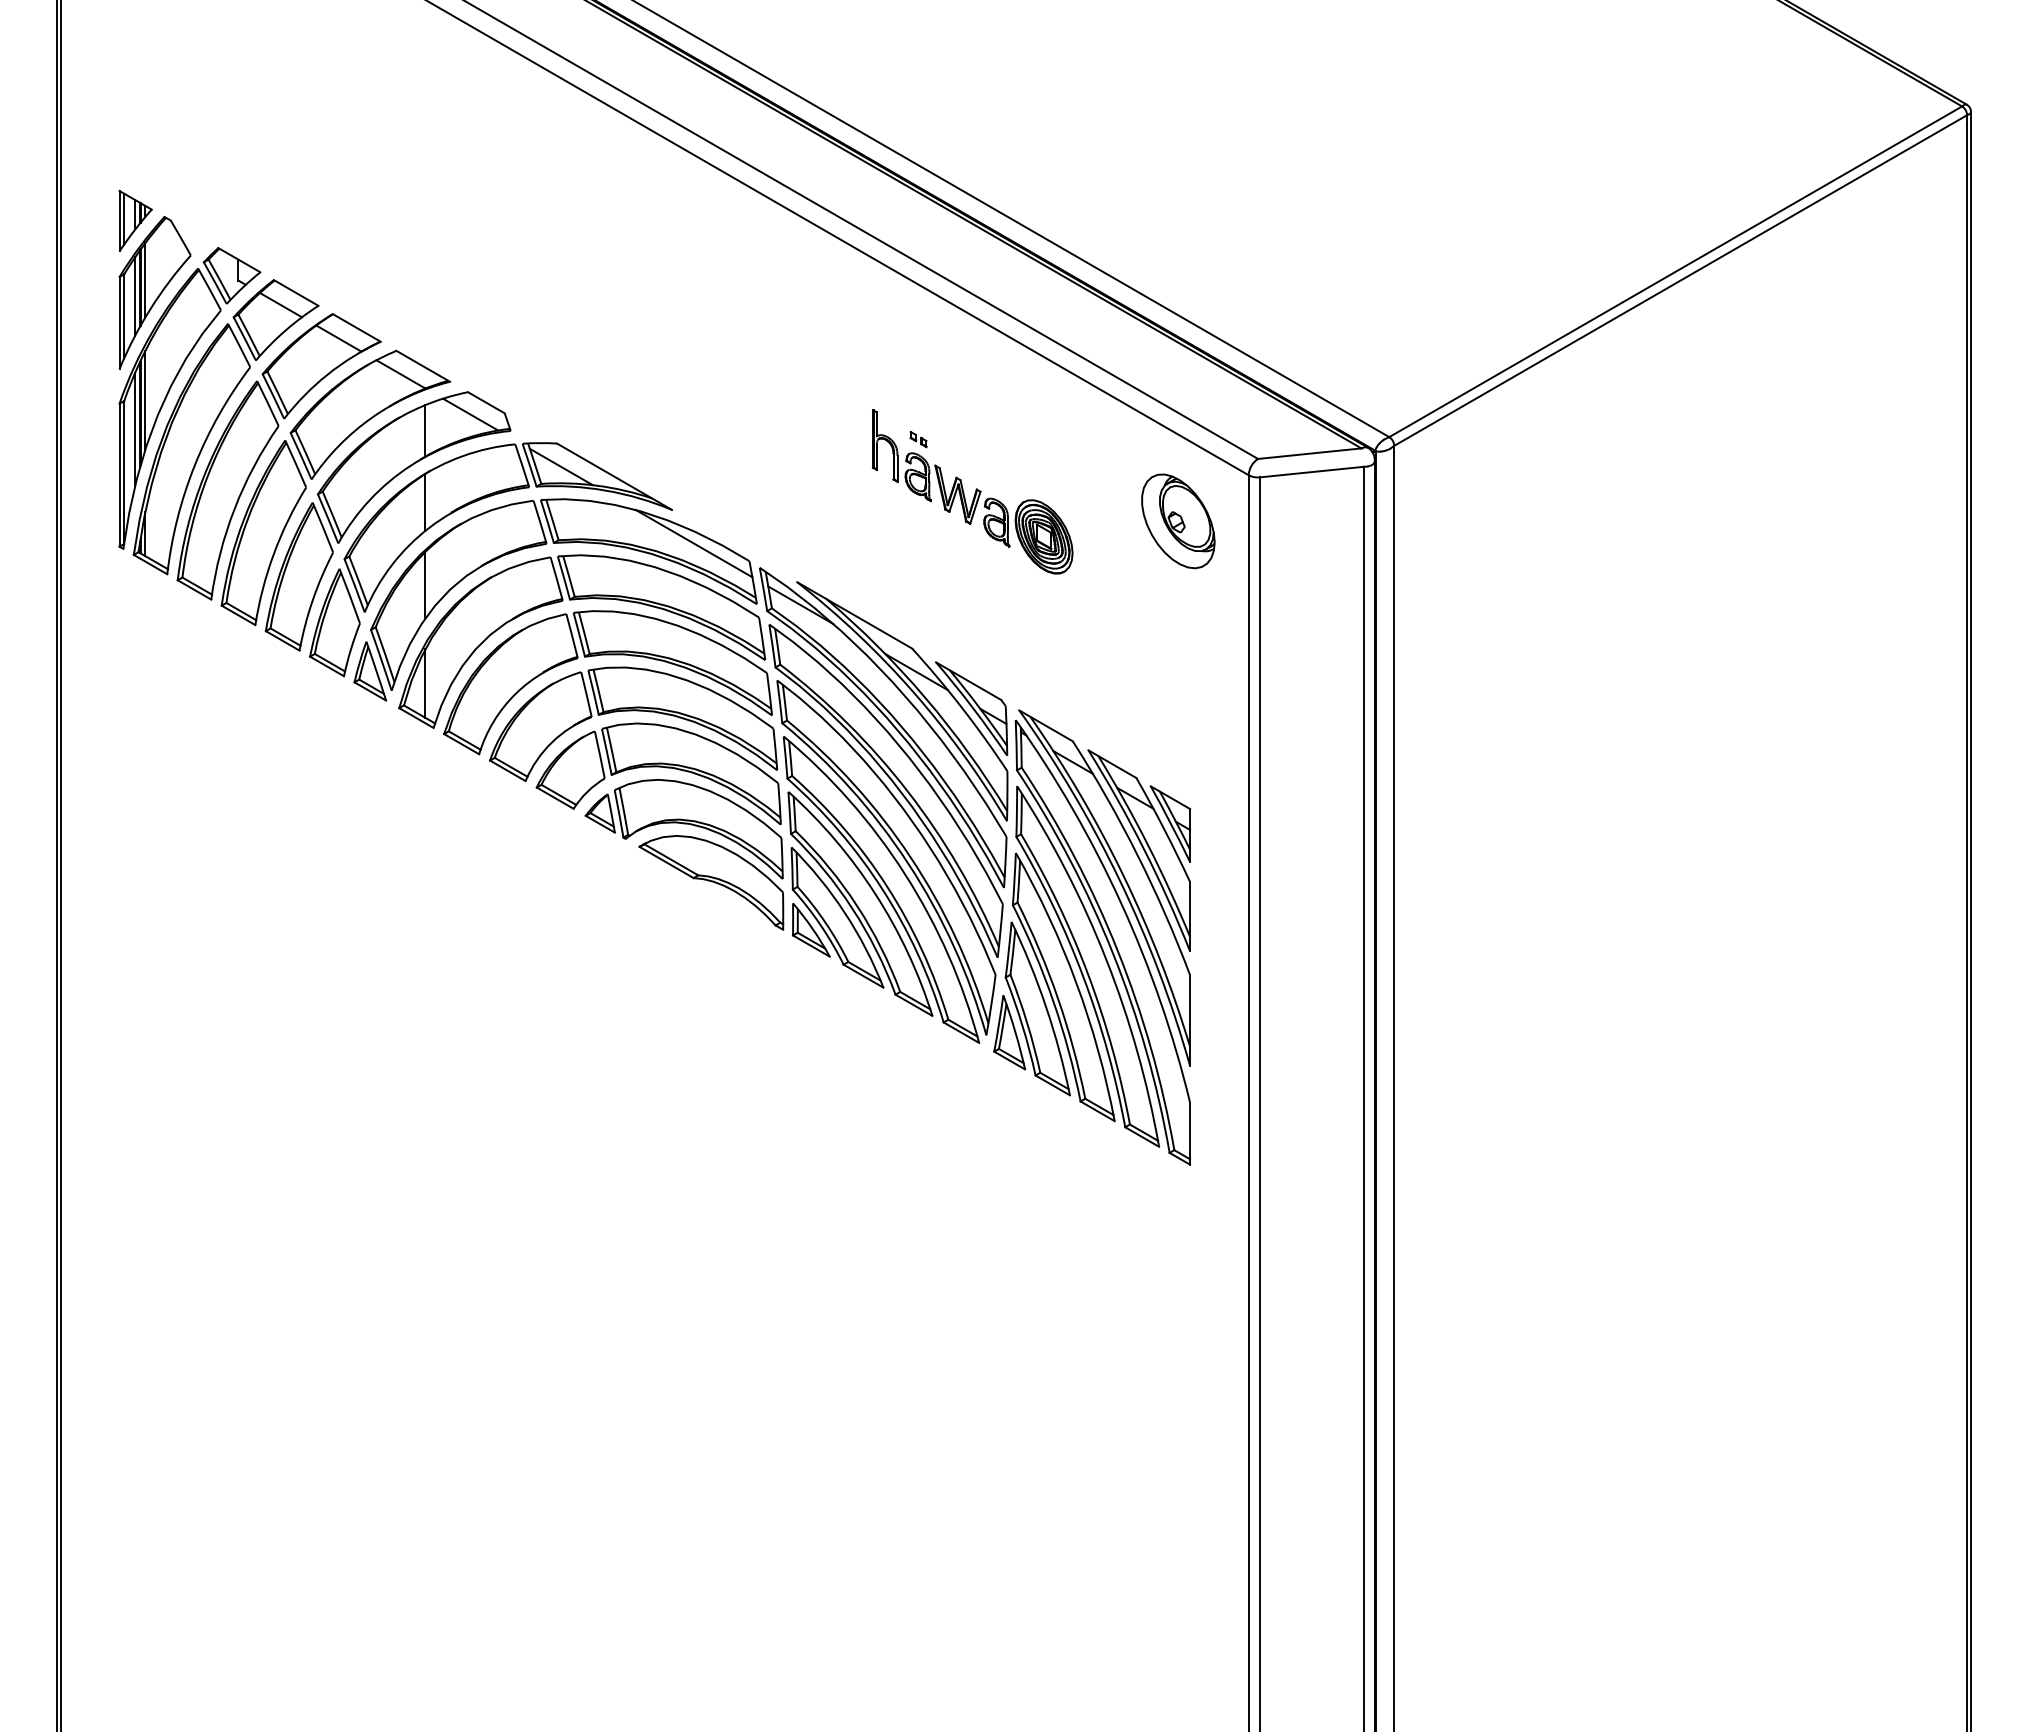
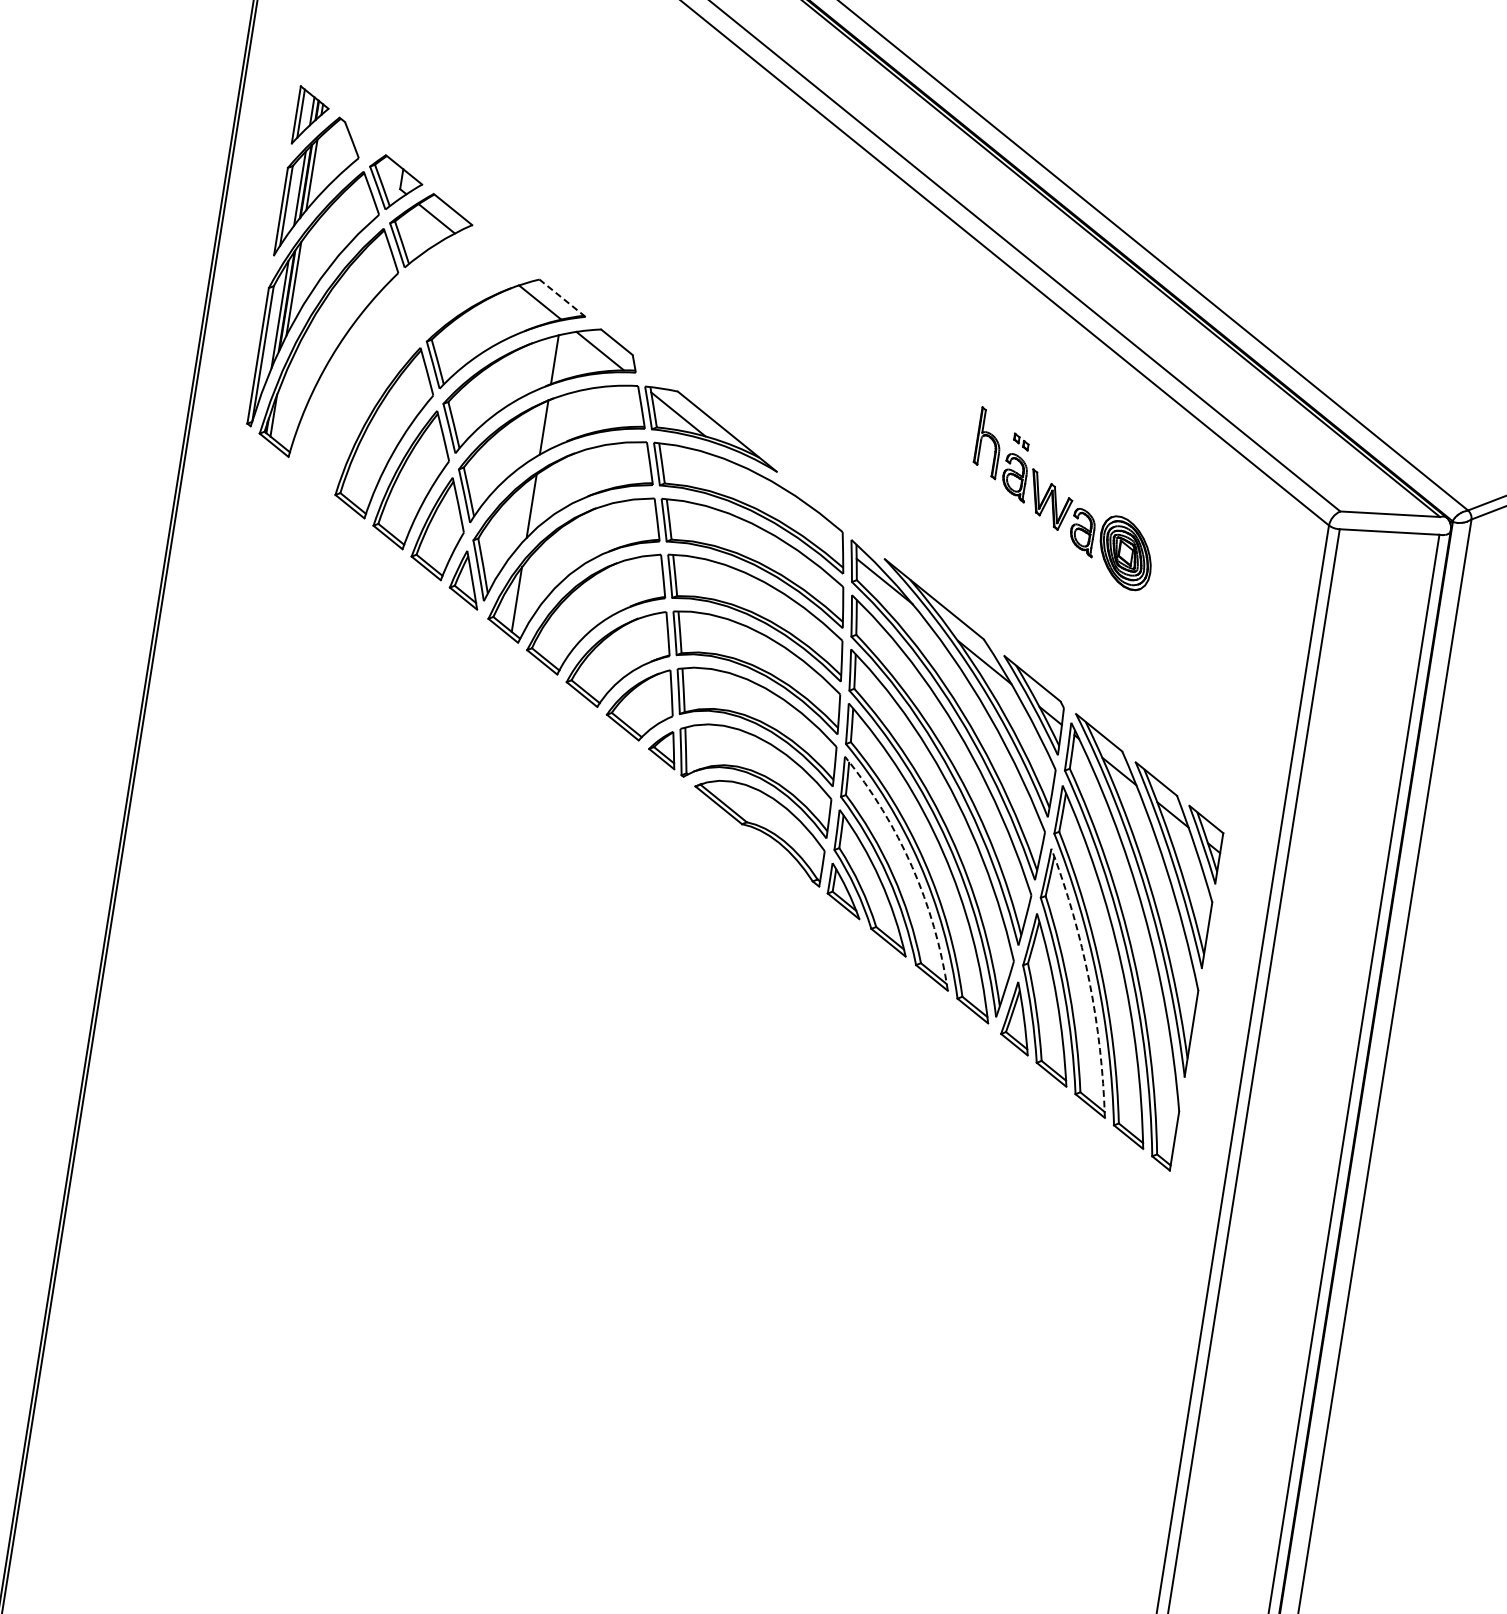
line: (423, 366) -> (562, 298), solid -> dashed
part: (264, 450) -> (399, 354), removed
part: (1178, 521) -> (1255, 558), removed
line: (693, 543) -> (792, 506), removed
arc: (875, 894) -> (912, 867), solid -> dashed
arc: (1076, 982) -> (1089, 980), solid -> dashed

